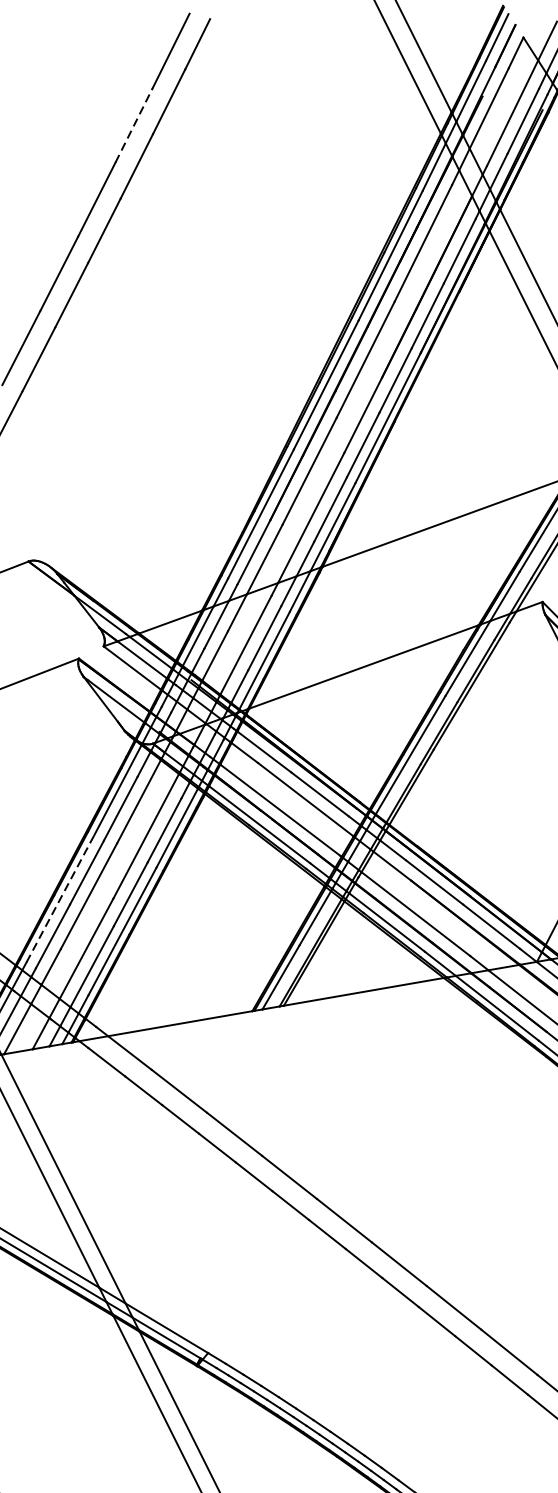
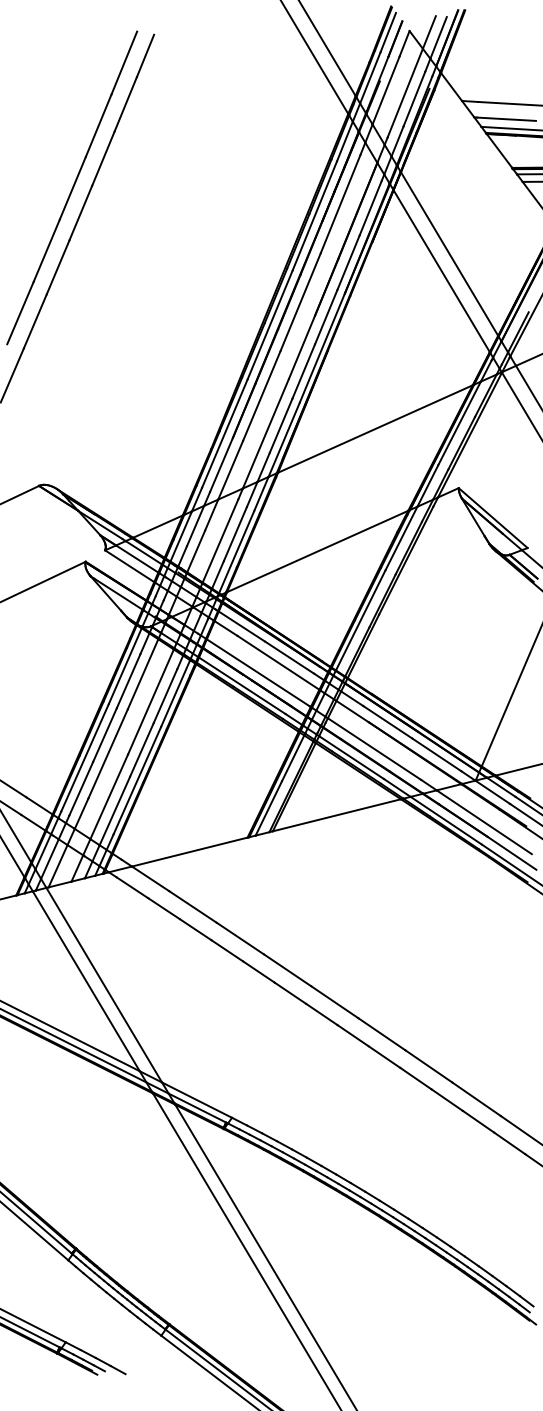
line: (133, 125) -> (98, 125), dashed -> solid
line: (61, 898) -> (85, 757), dashed -> solid

